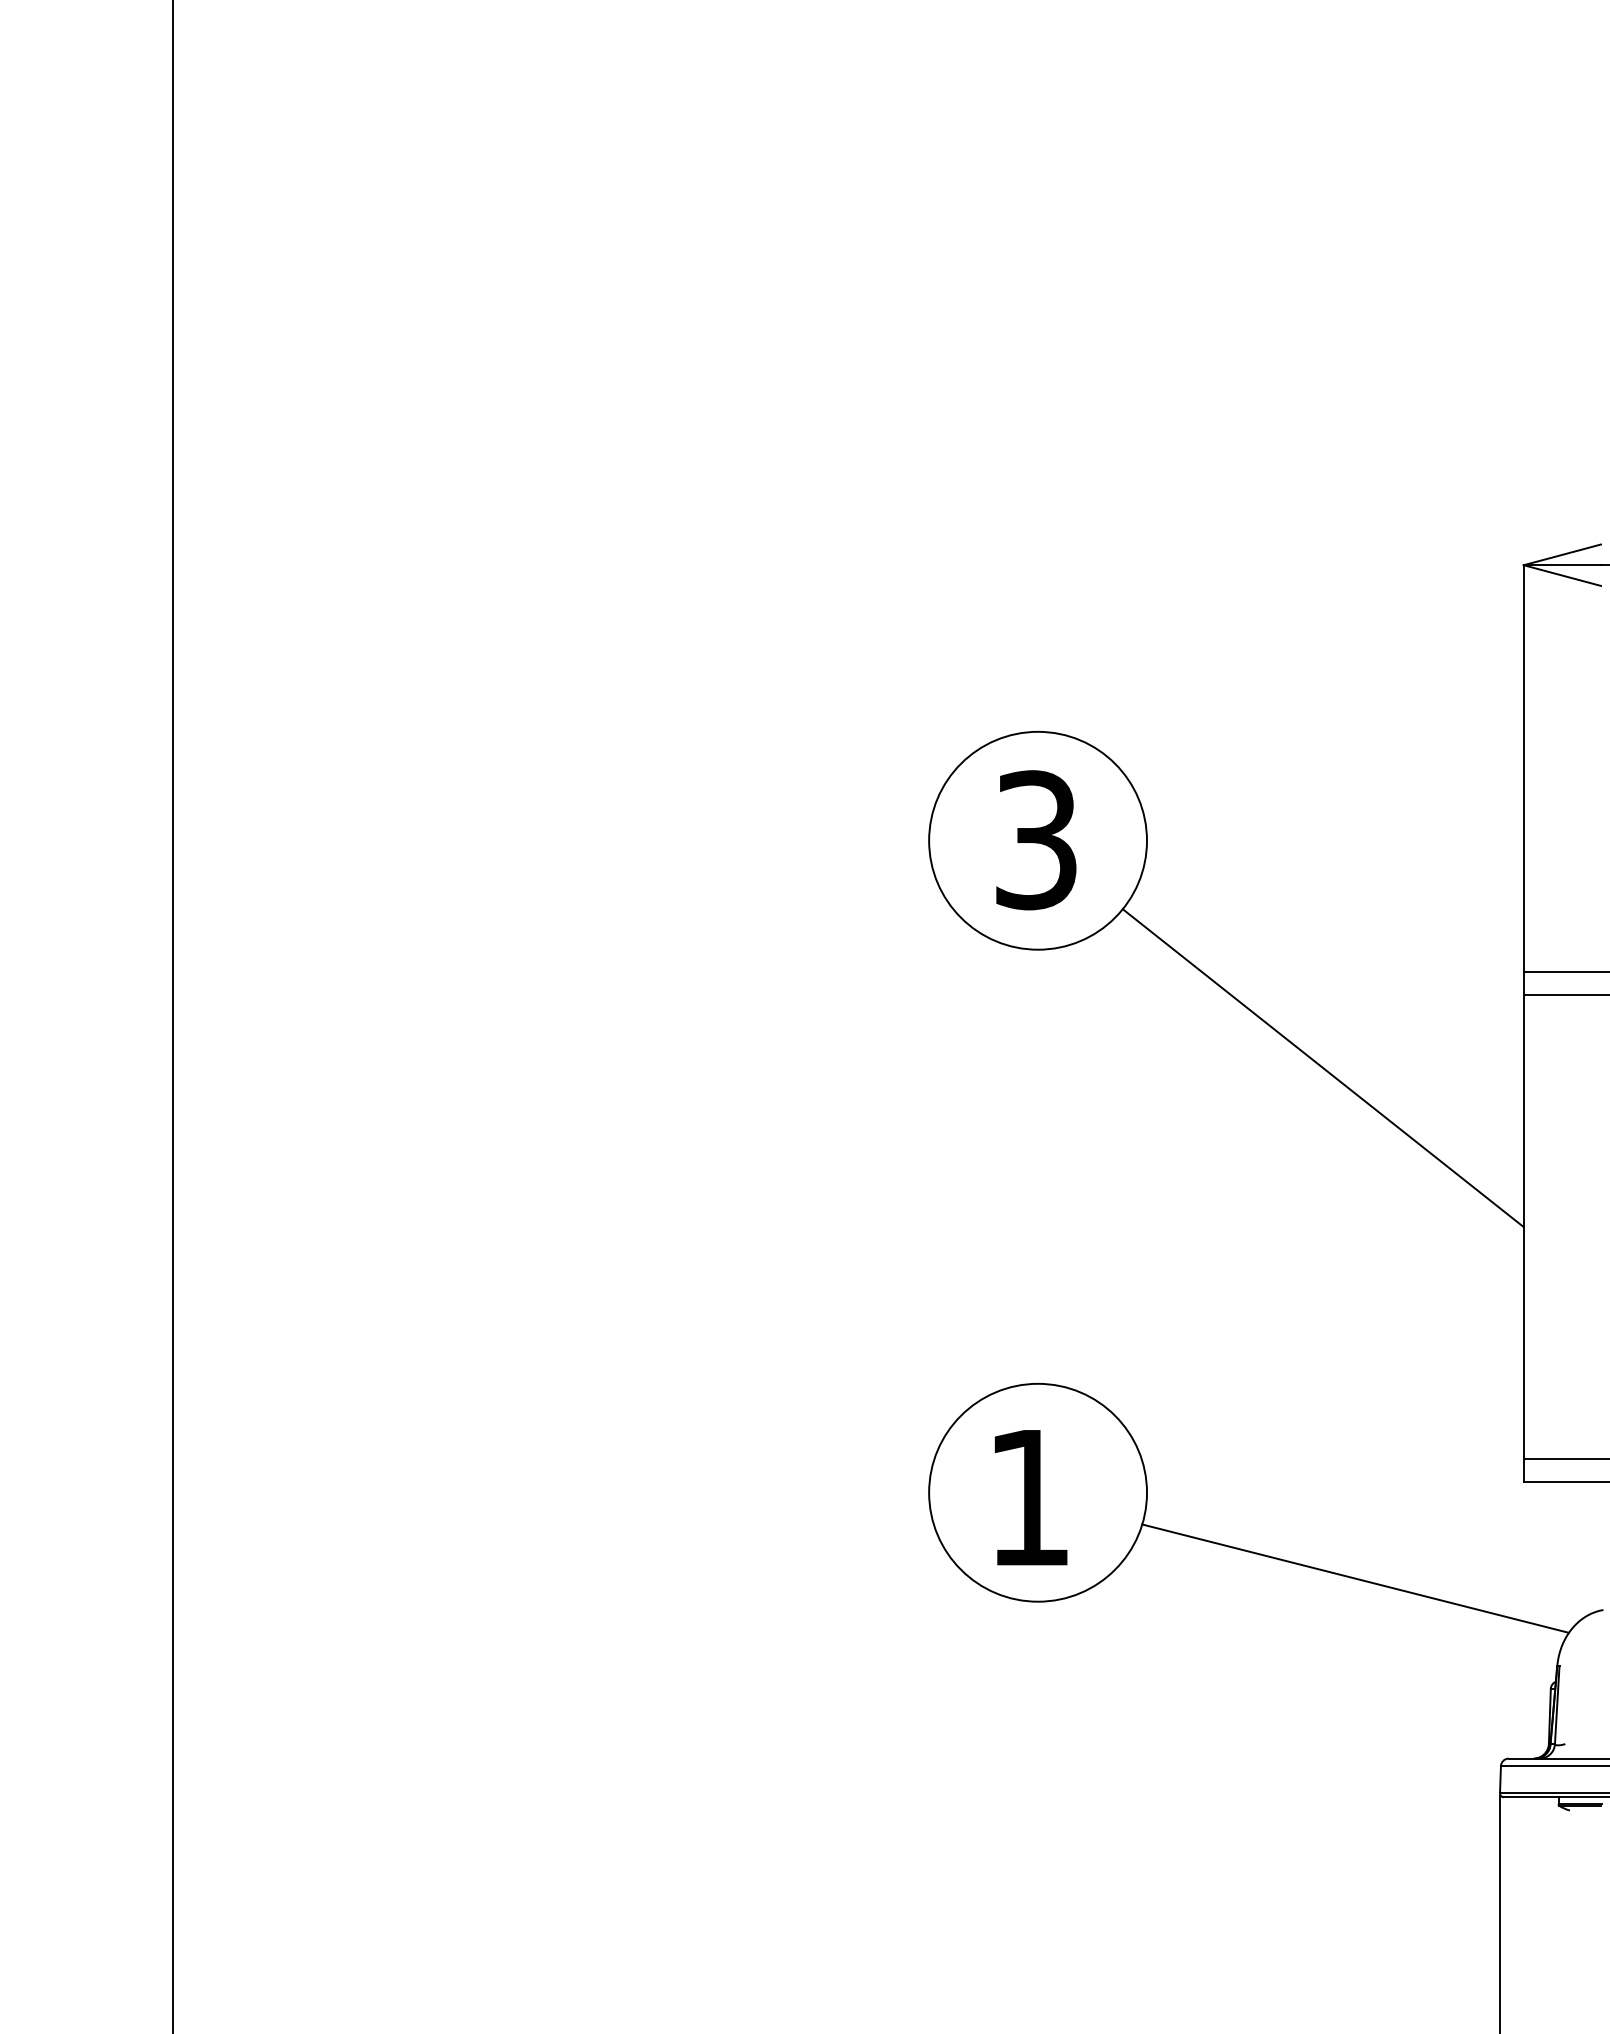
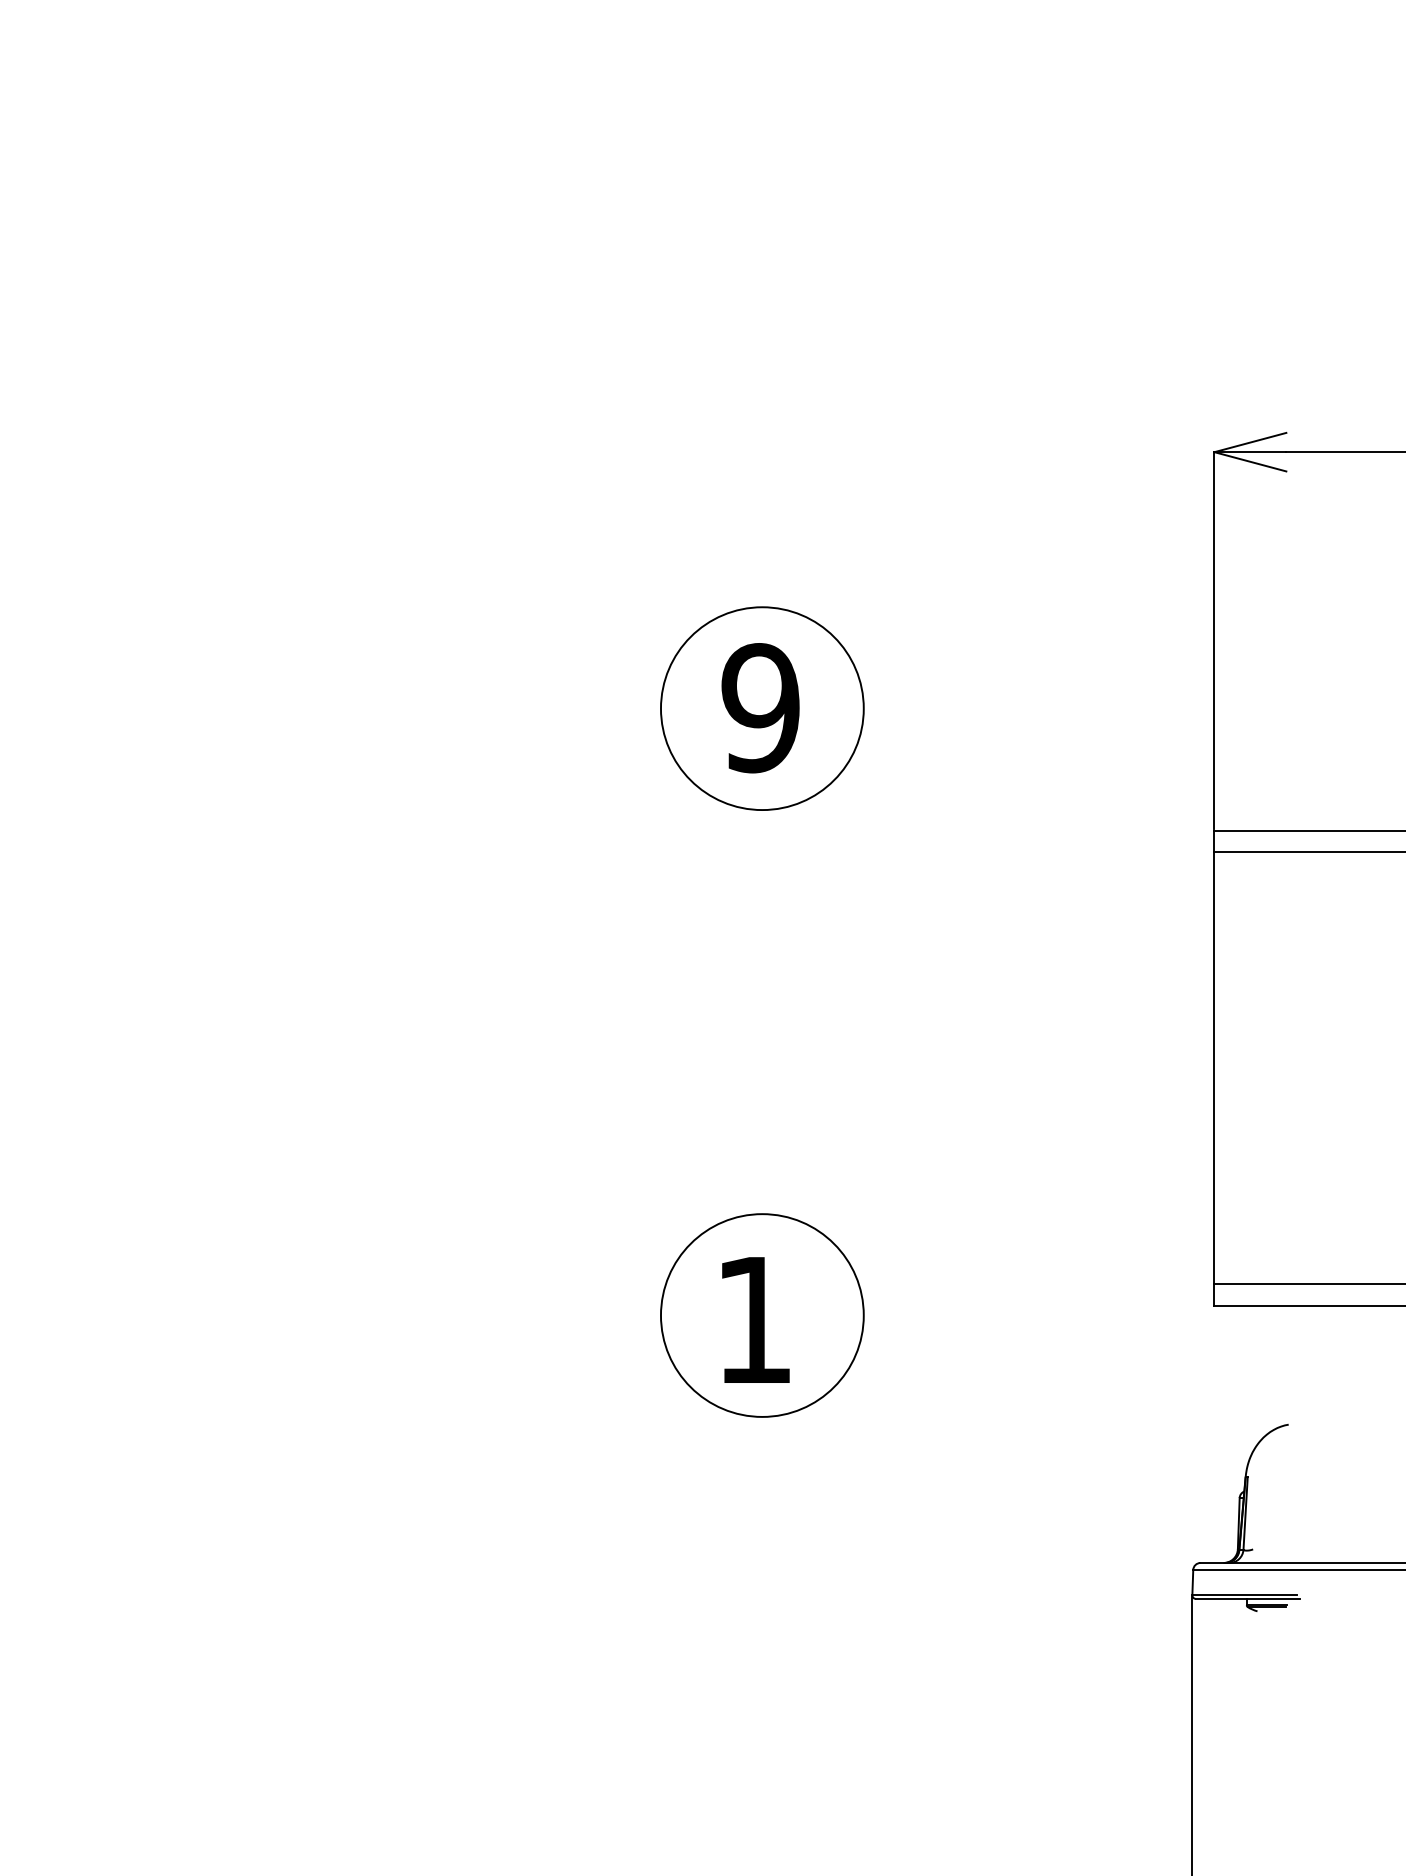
text: (1036, 840) -> (760, 708), 3 -> 9
line: (1322, 1068) -> (1027, 920), removed
line: (1355, 1578) -> (1057, 1395), removed

